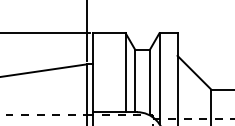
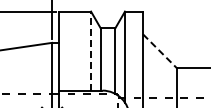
line: (125, 72) -> (90, 50), solid -> dashed
line: (194, 72) -> (159, 50), solid -> dashed

